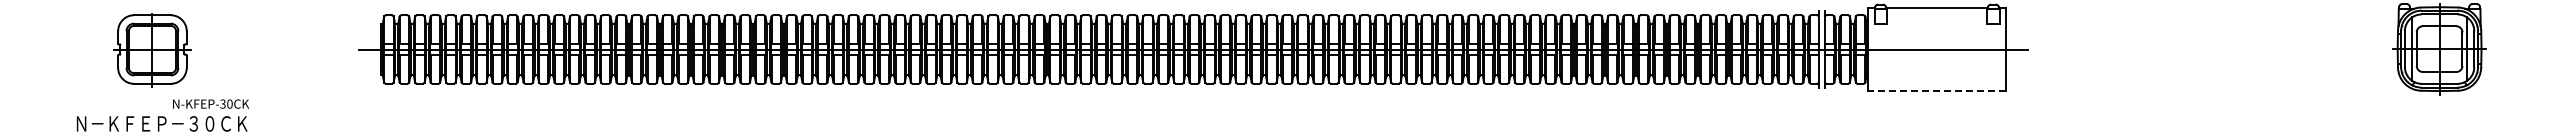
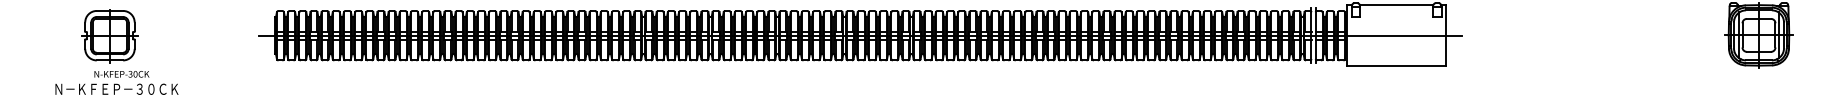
line: (1937, 91) -> (1396, 65), dashed -> solid
text: (211, 103) -> (122, 73), moved

